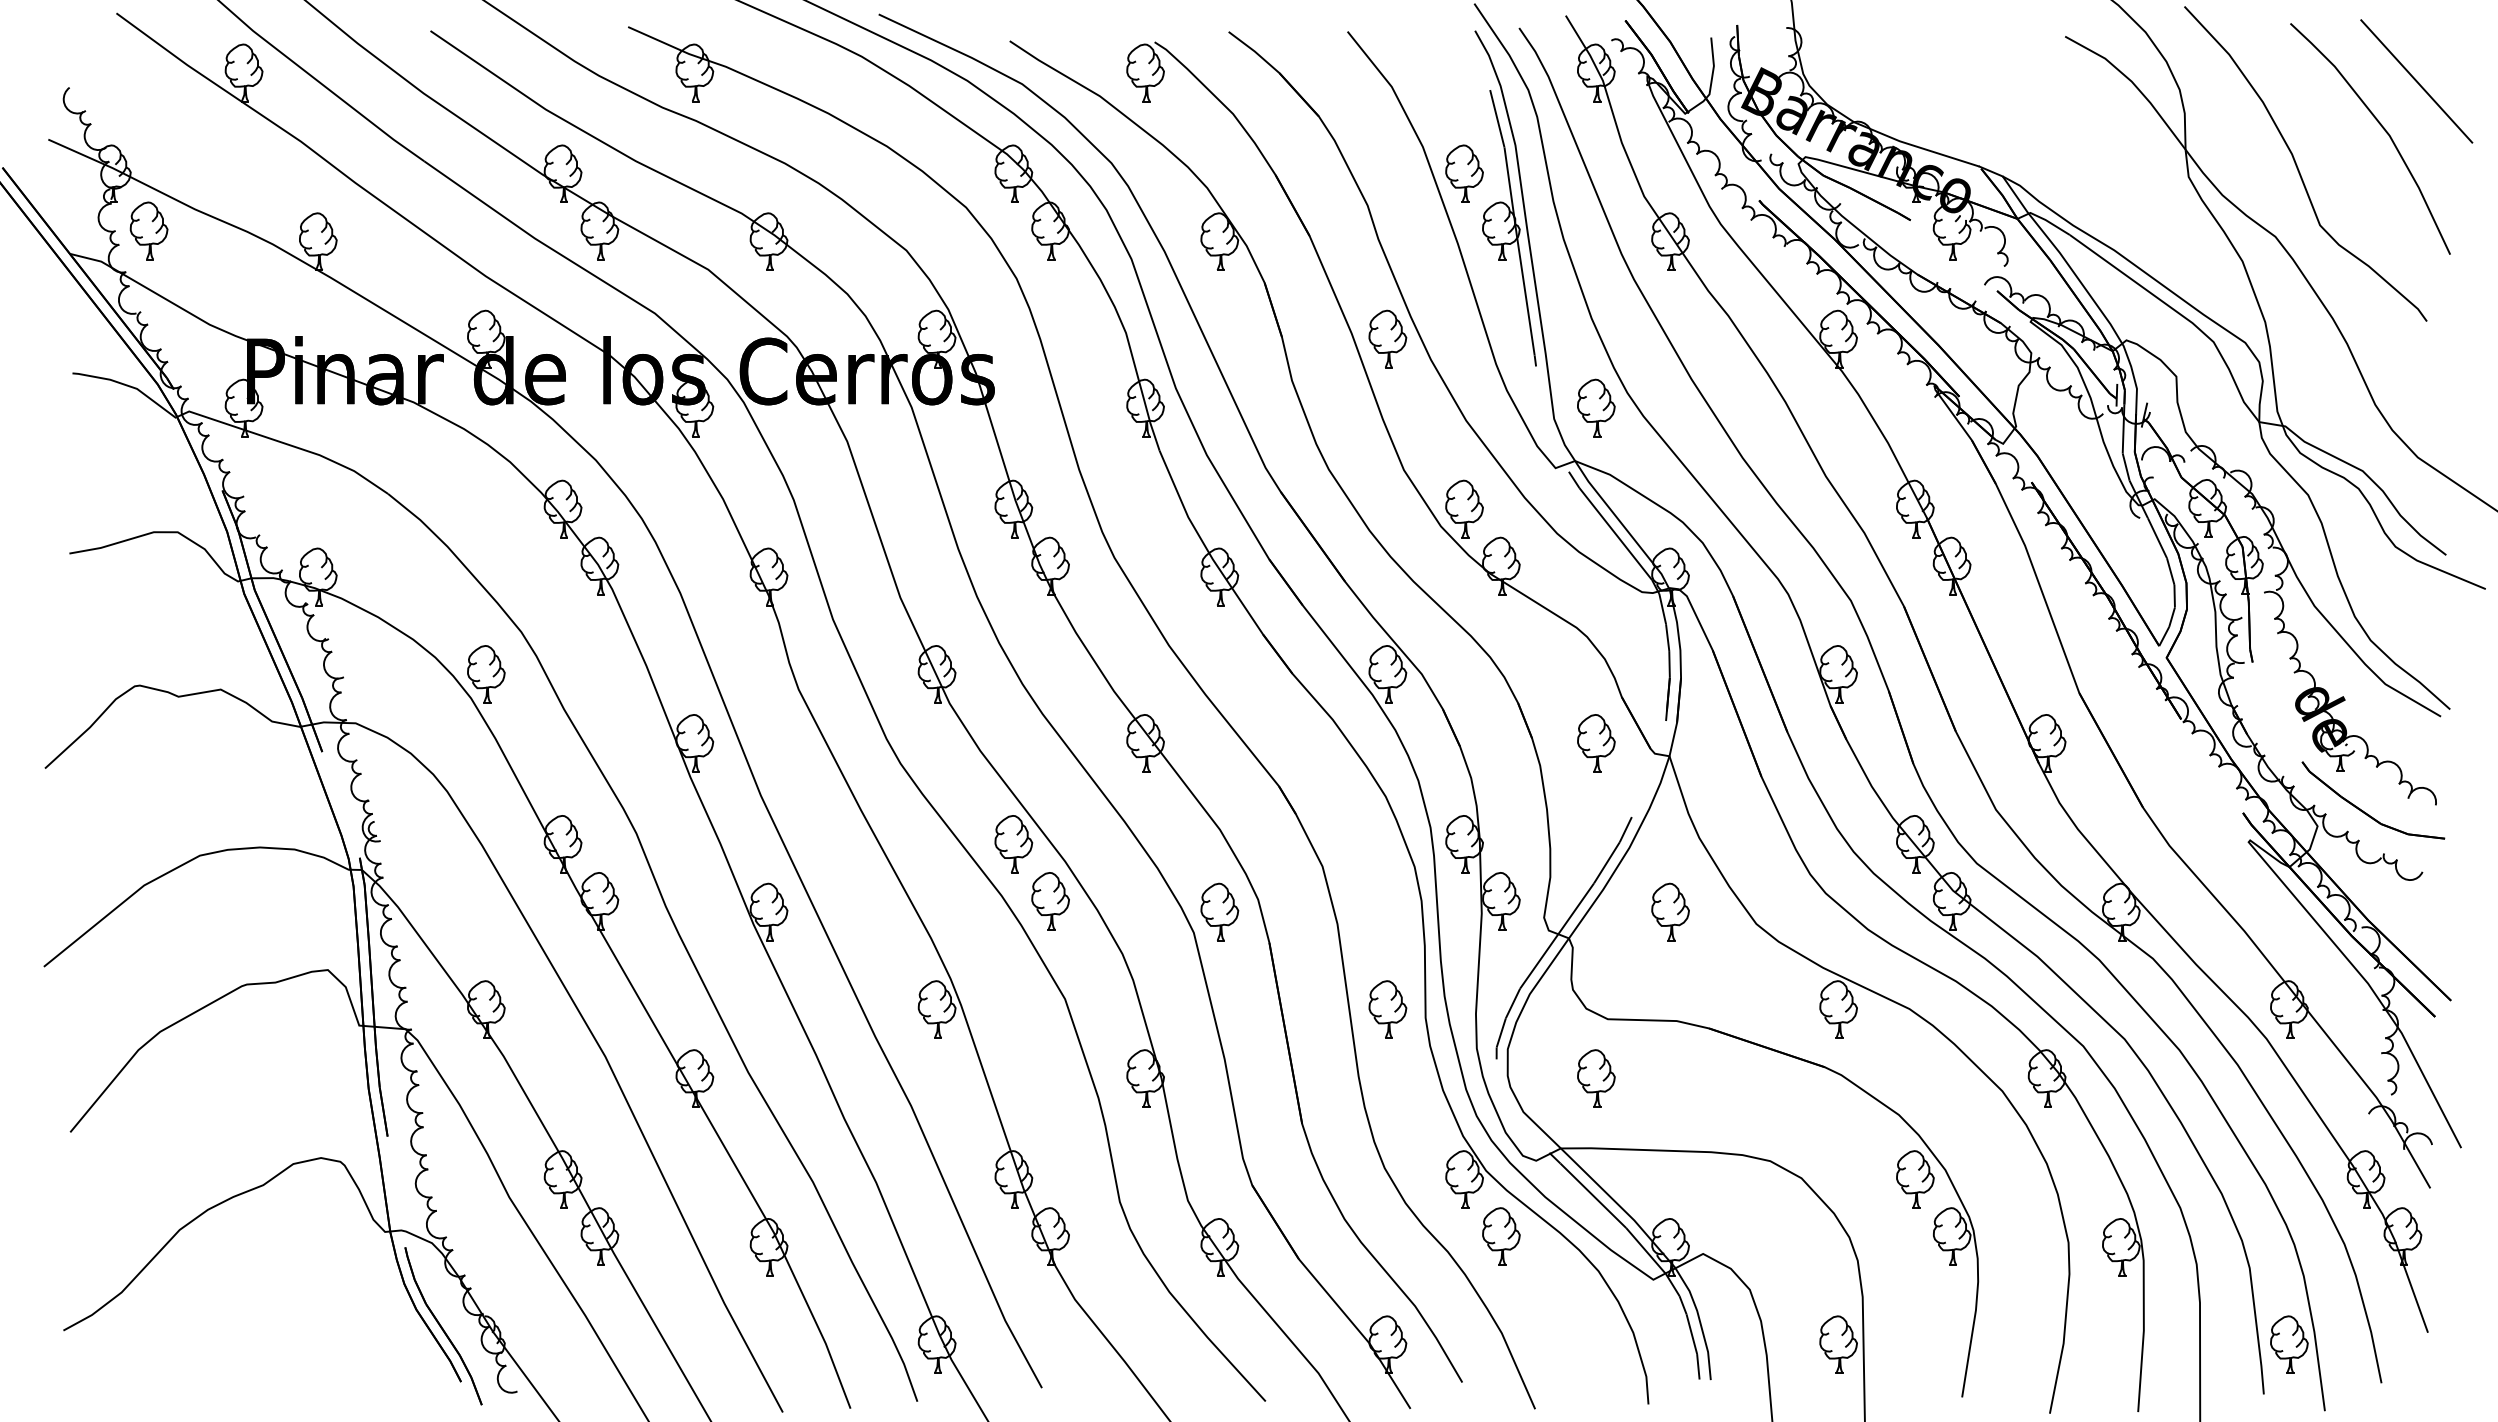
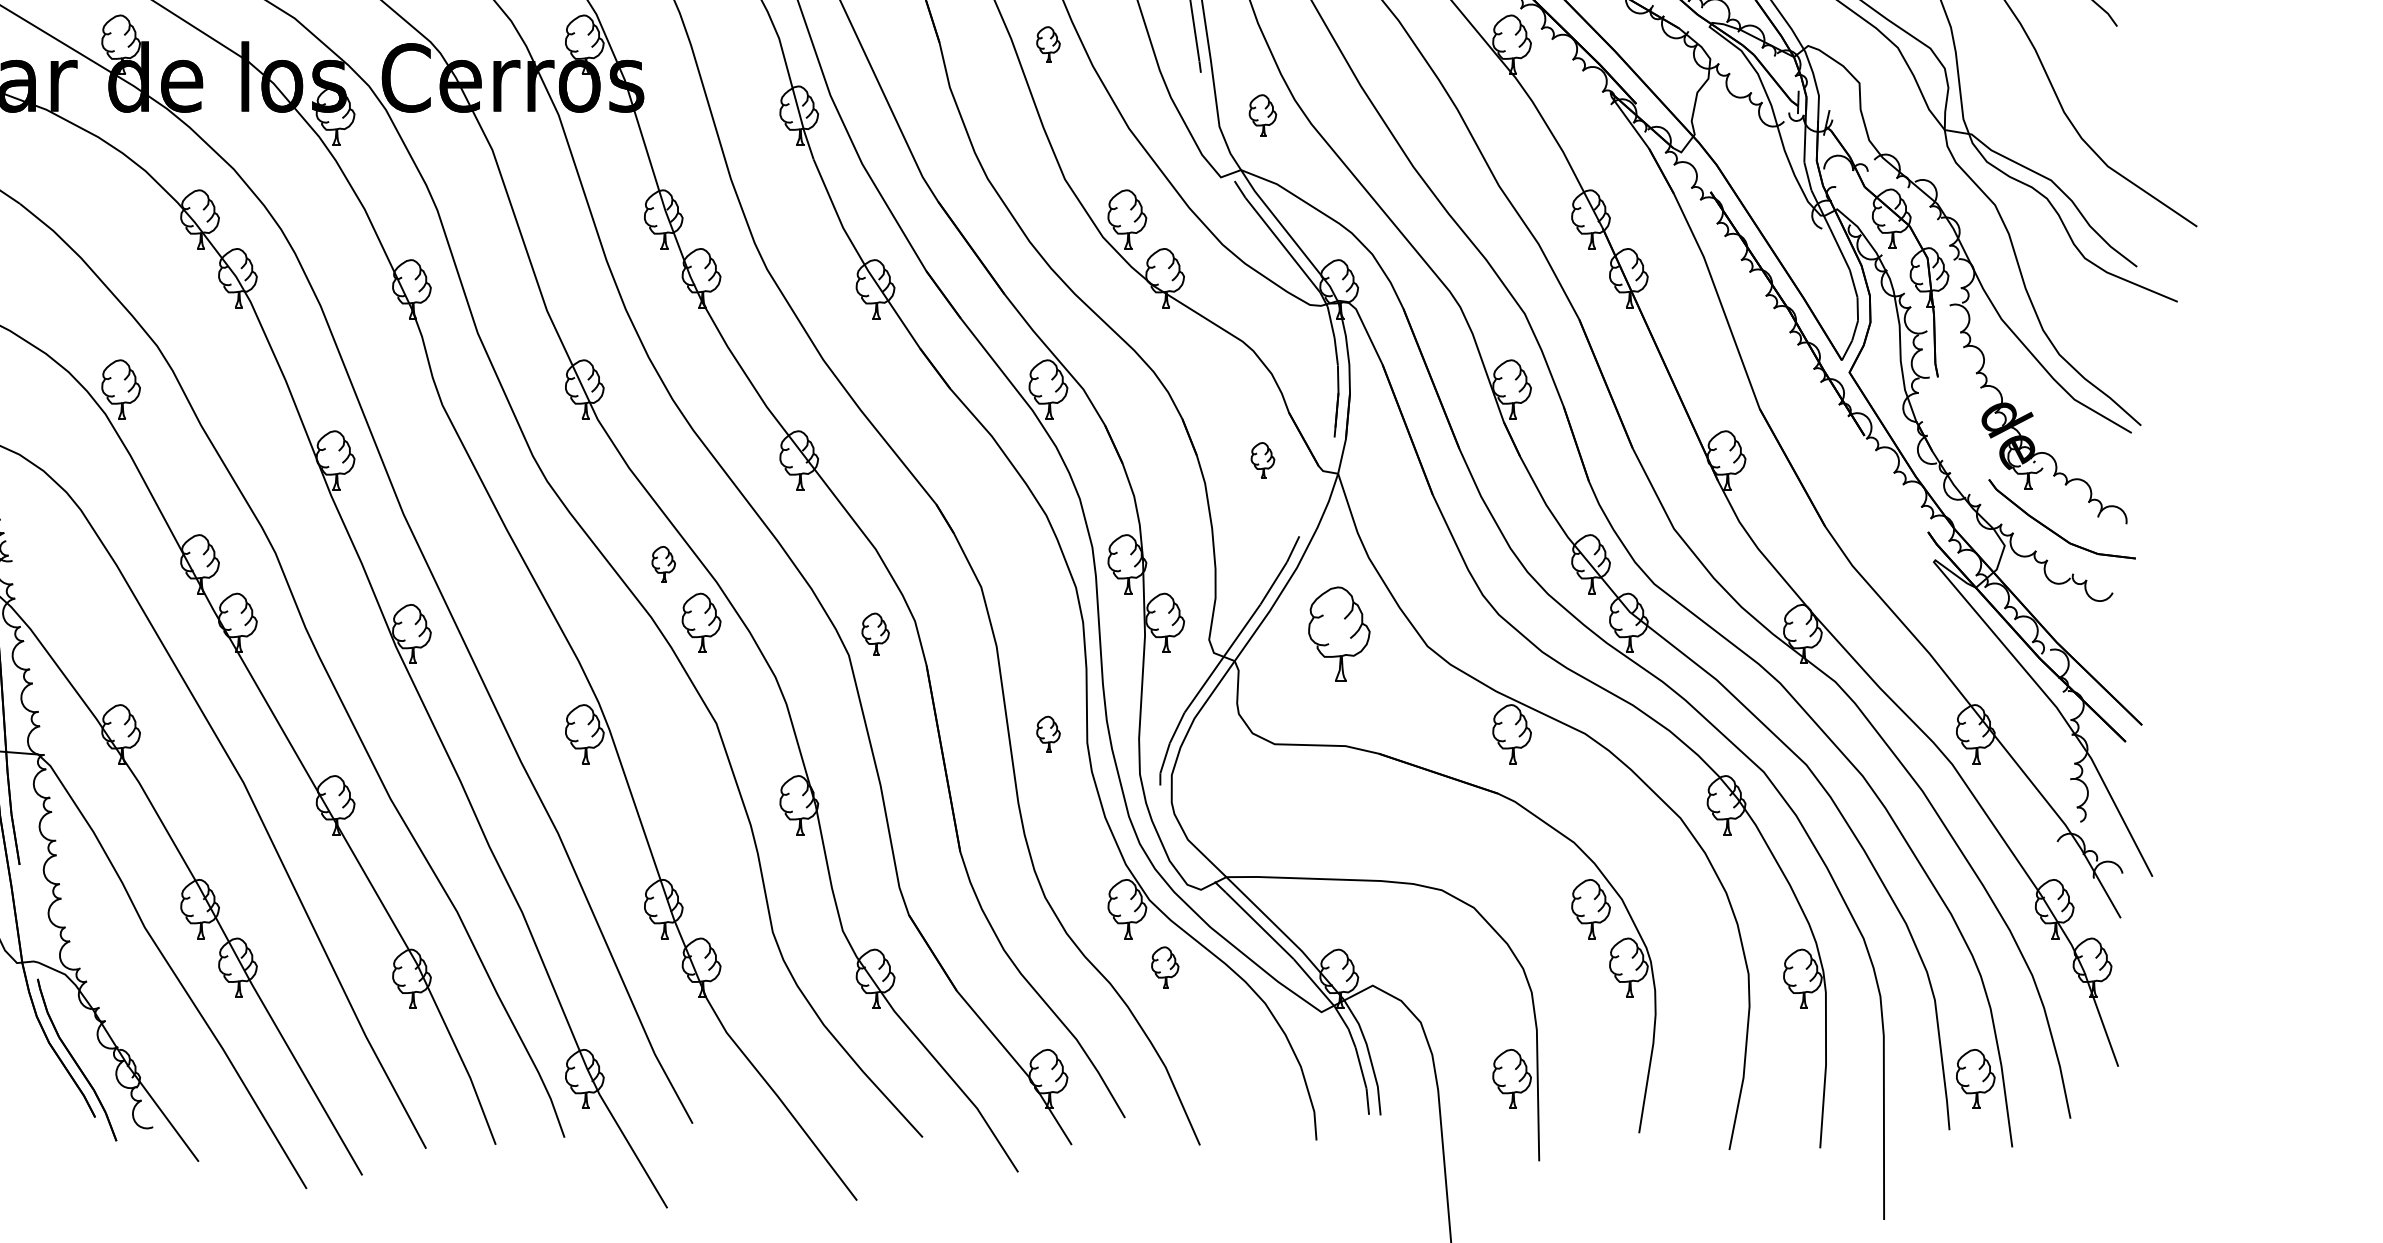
part: (1387, 338) -> (1048, 44), size x0.6
part: (1596, 407) -> (1263, 115), size x0.7
part: (1596, 743) -> (1263, 460), size x0.6
part: (1013, 844) -> (663, 564), size x0.6
part: (1219, 911) -> (875, 633), size x0.7
part: (1670, 911) -> (1339, 633), size x1.6
part: (1387, 1009) -> (1048, 734), size x0.6
part: (1596, 1078) -> (1263, 805), removed
part: (1501, 1236) -> (1165, 967), size x0.7

